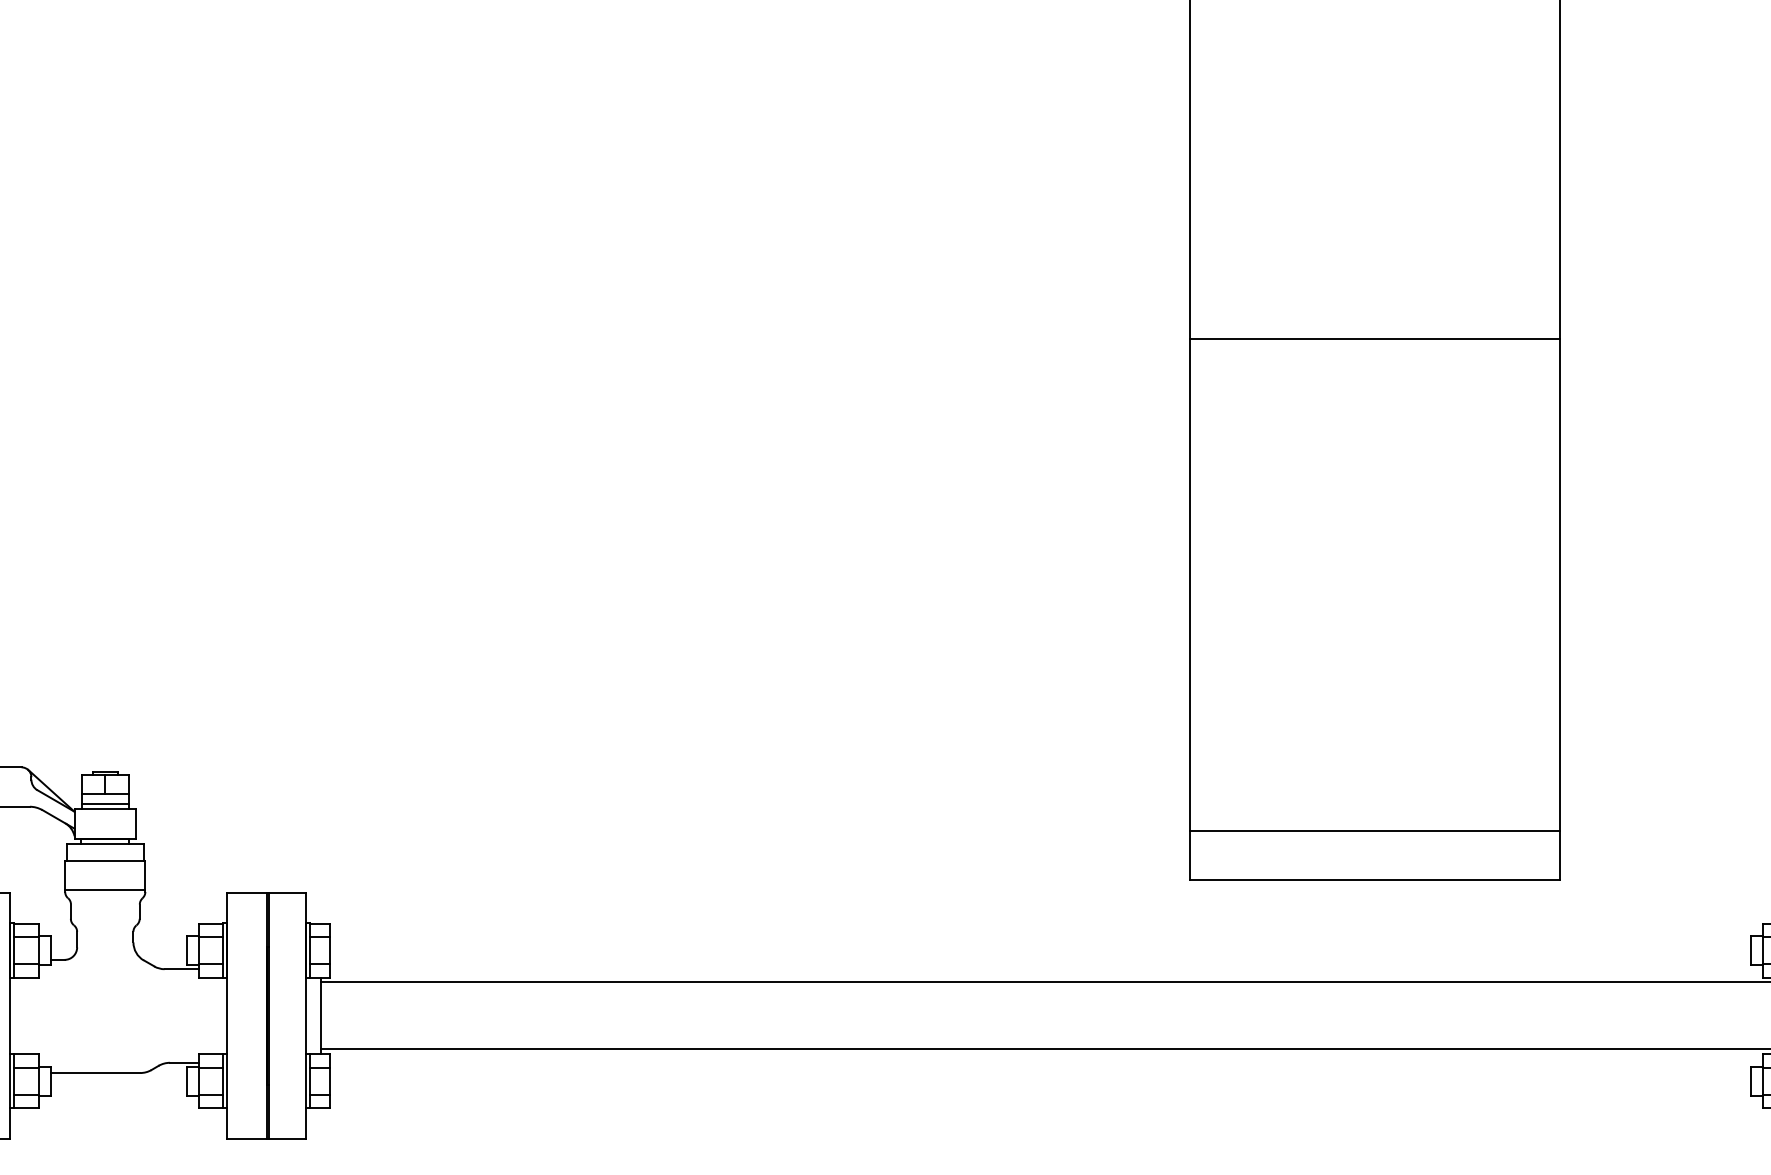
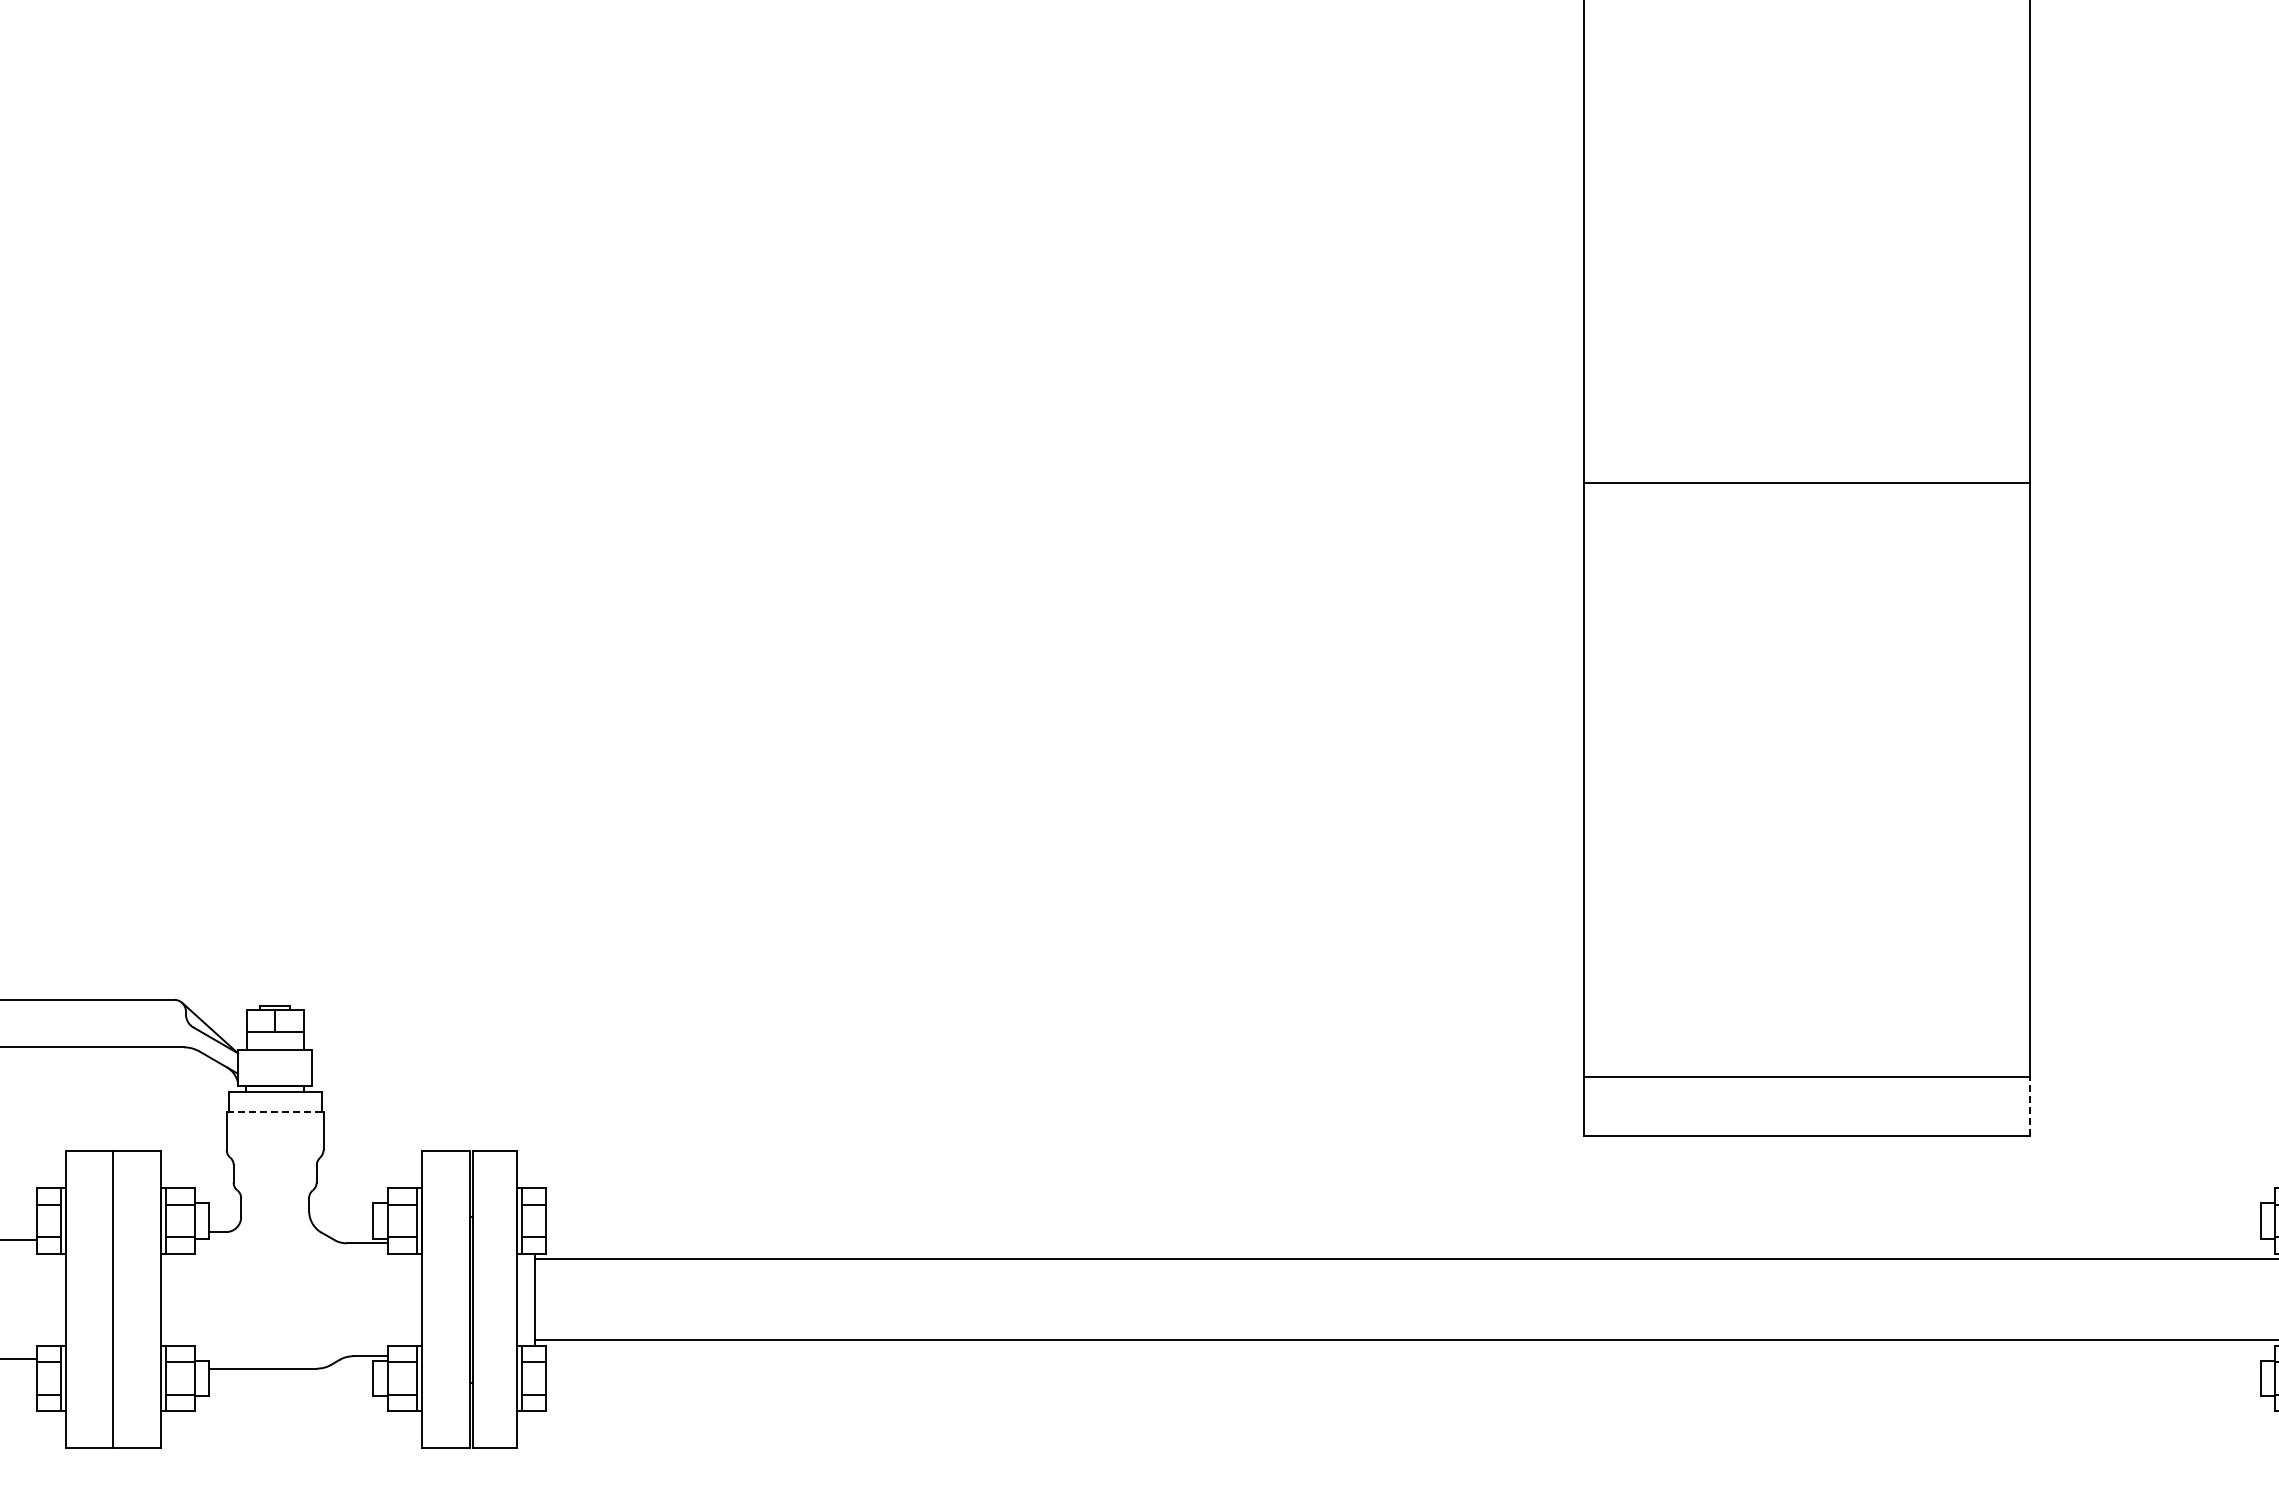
line: (104, 804) -> (274, 1044), removed
line: (1559, 855) -> (2029, 1106), solid -> dashed
line: (105, 860) -> (275, 1112), solid -> dashed
line: (104, 889) -> (274, 1147), removed

